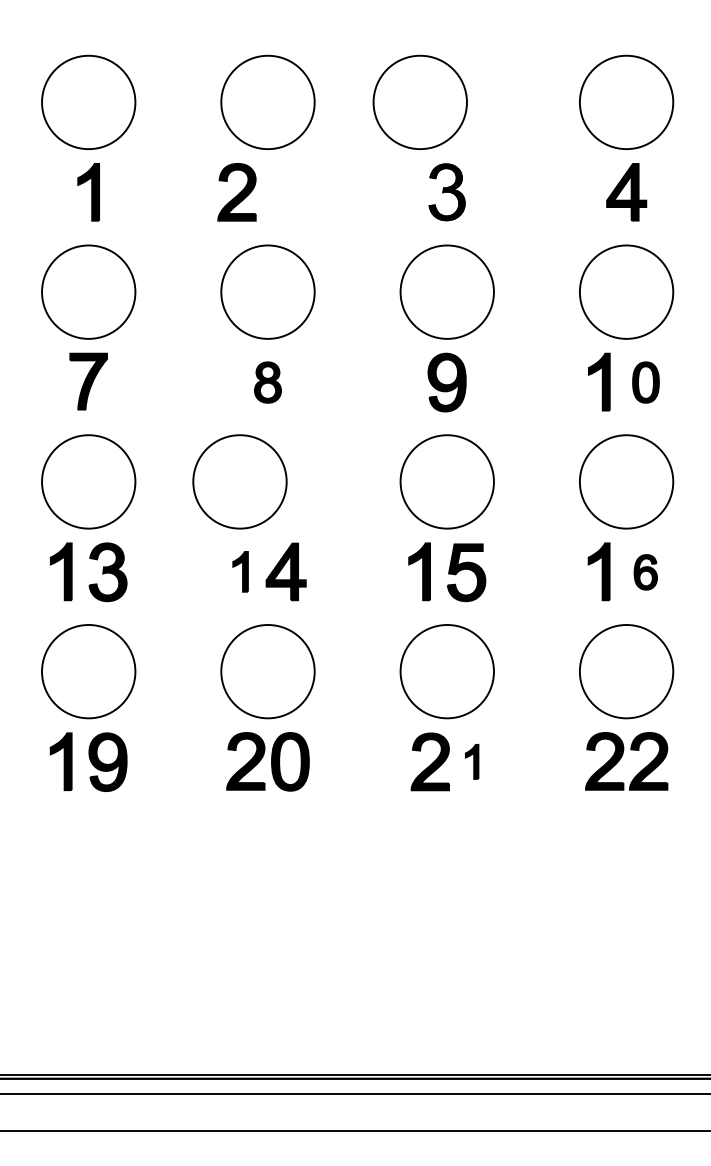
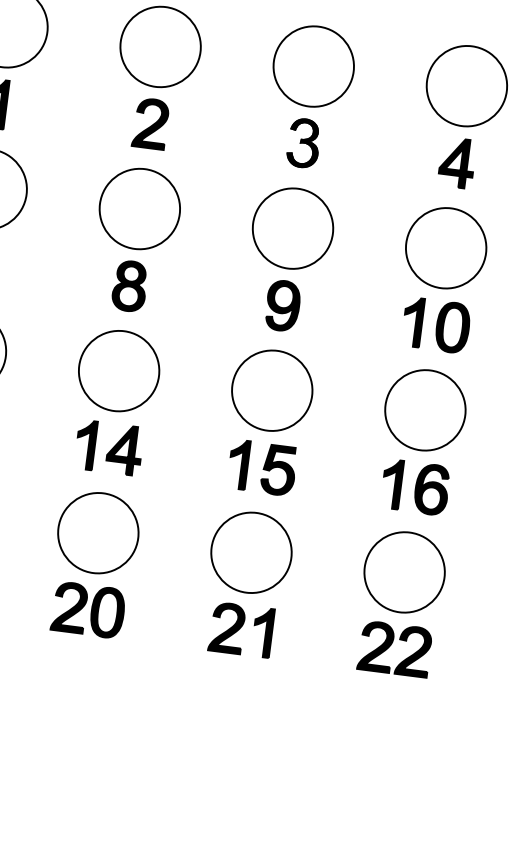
part: (419, 101) -> (313, 65), moved
part: (236, 192) -> (150, 123), moved
part: (267, 382) -> (129, 286), size x1.43
part: (645, 382) -> (452, 327), size x1.43
part: (239, 481) -> (118, 370), moved
part: (240, 571) -> (85, 444), size x1.43
part: (645, 572) -> (431, 489), size x1.67
part: (471, 761) -> (262, 632), size x1.67

